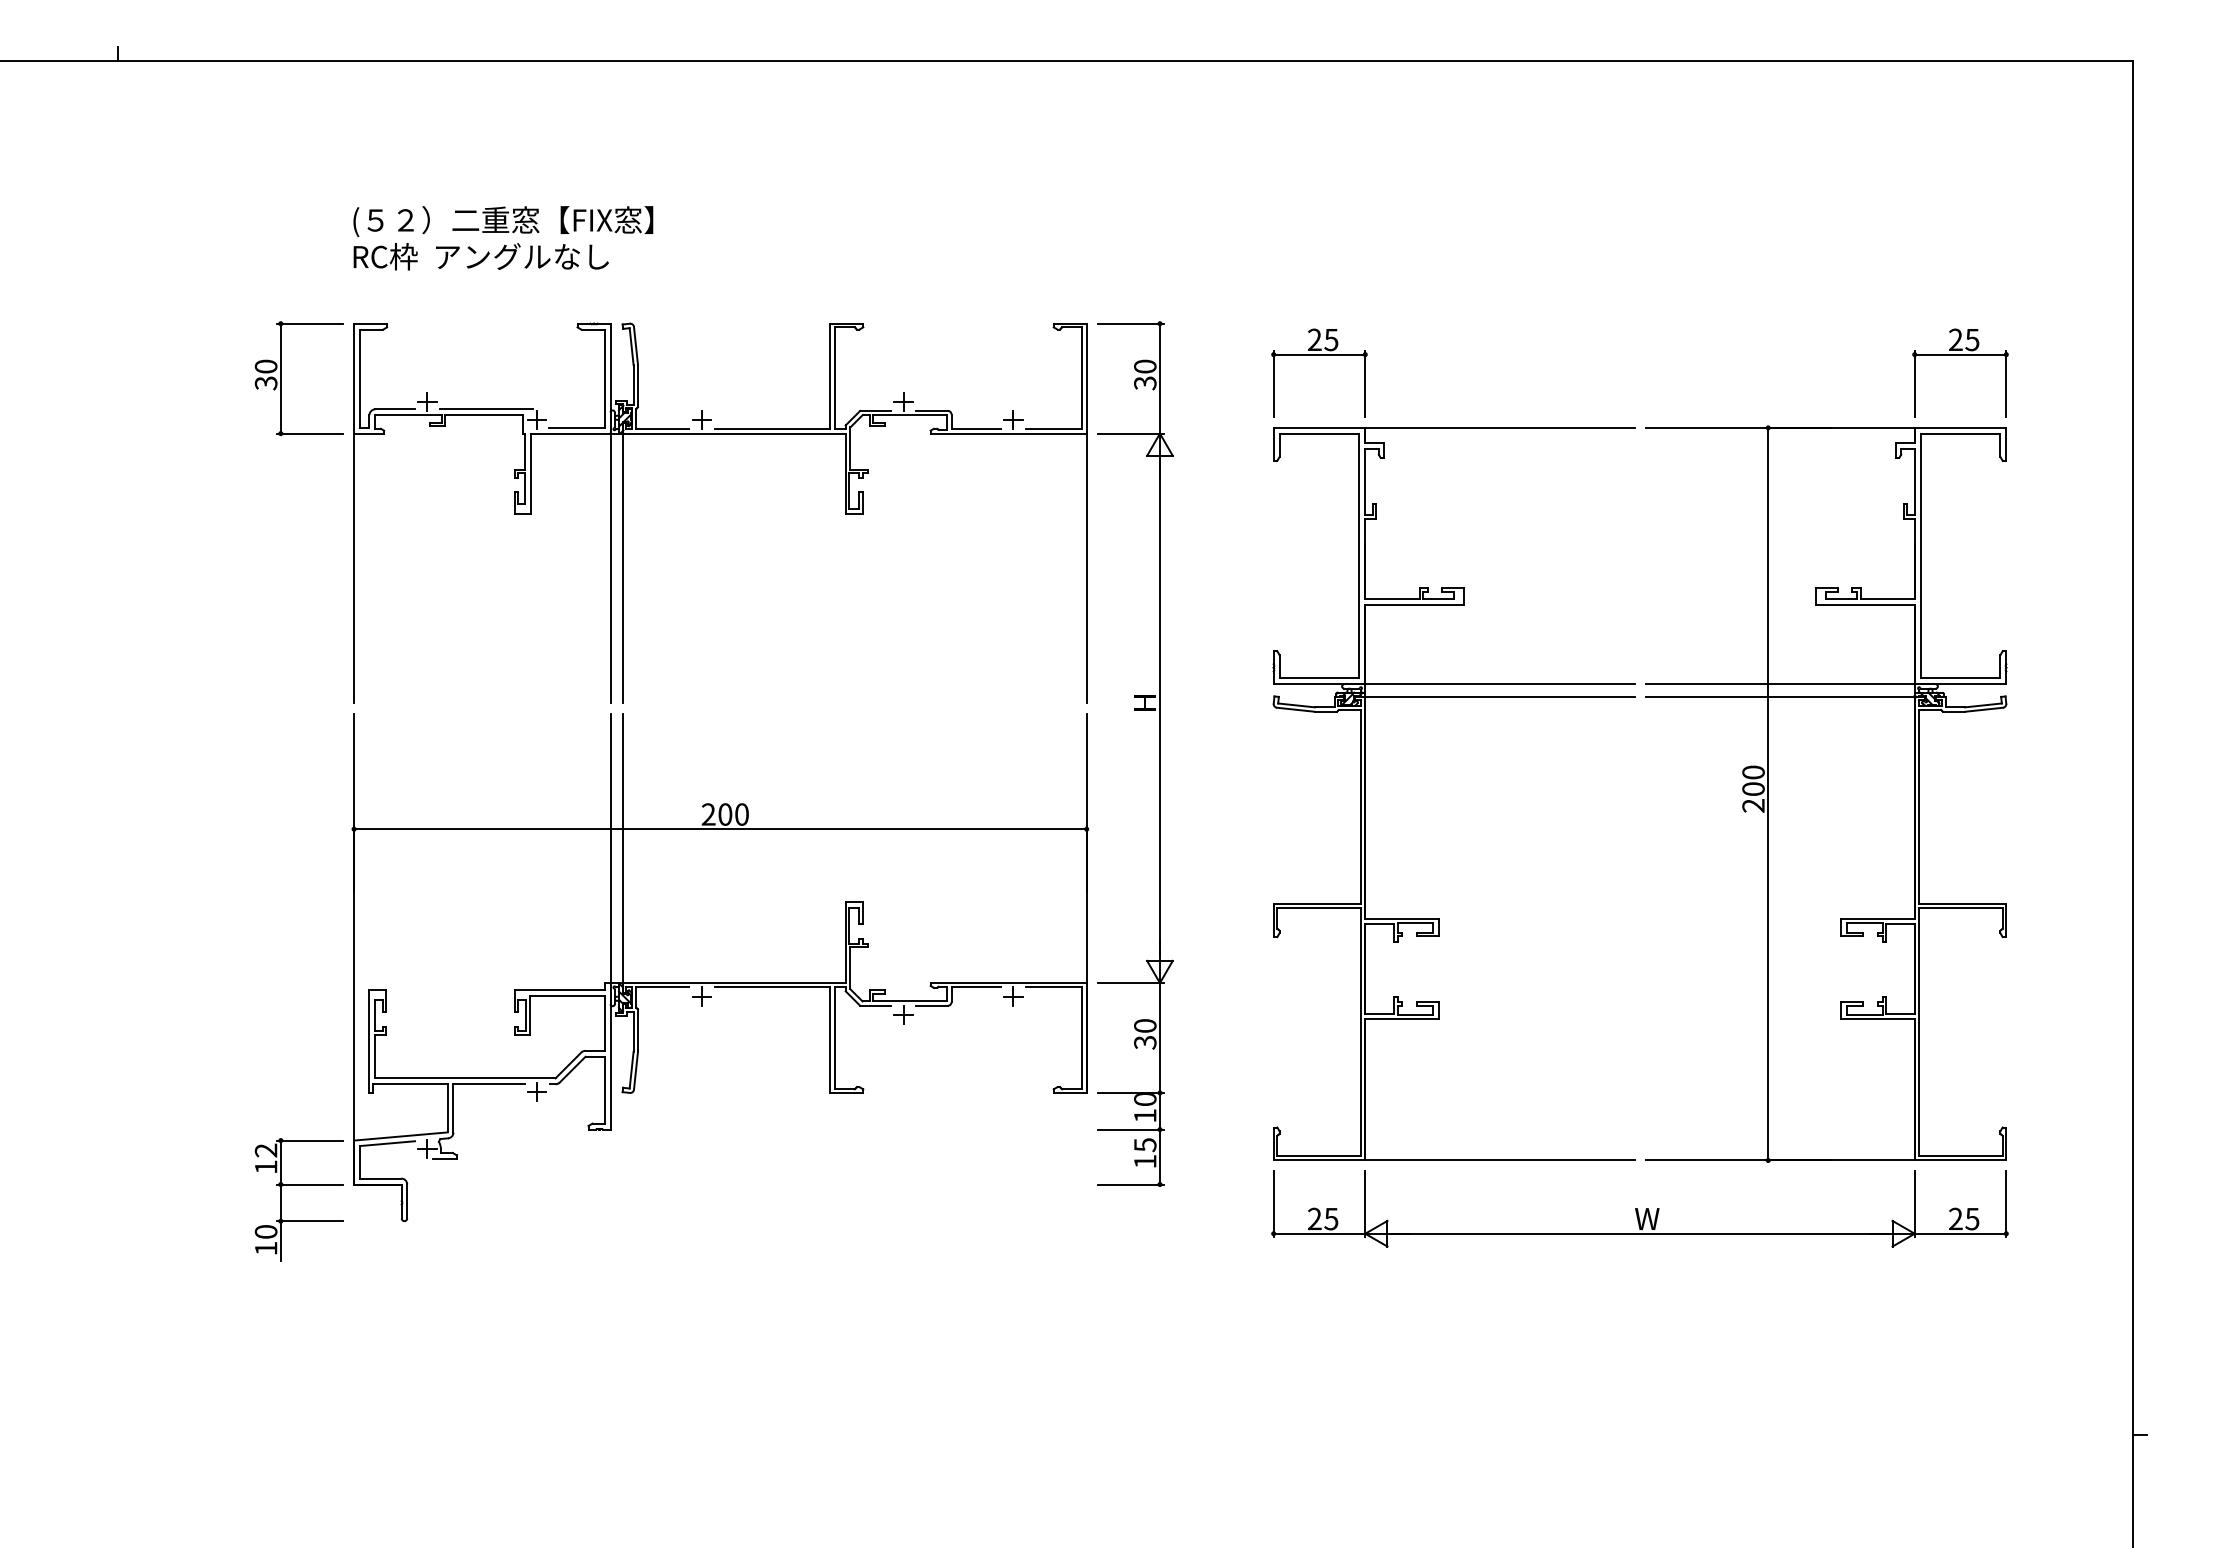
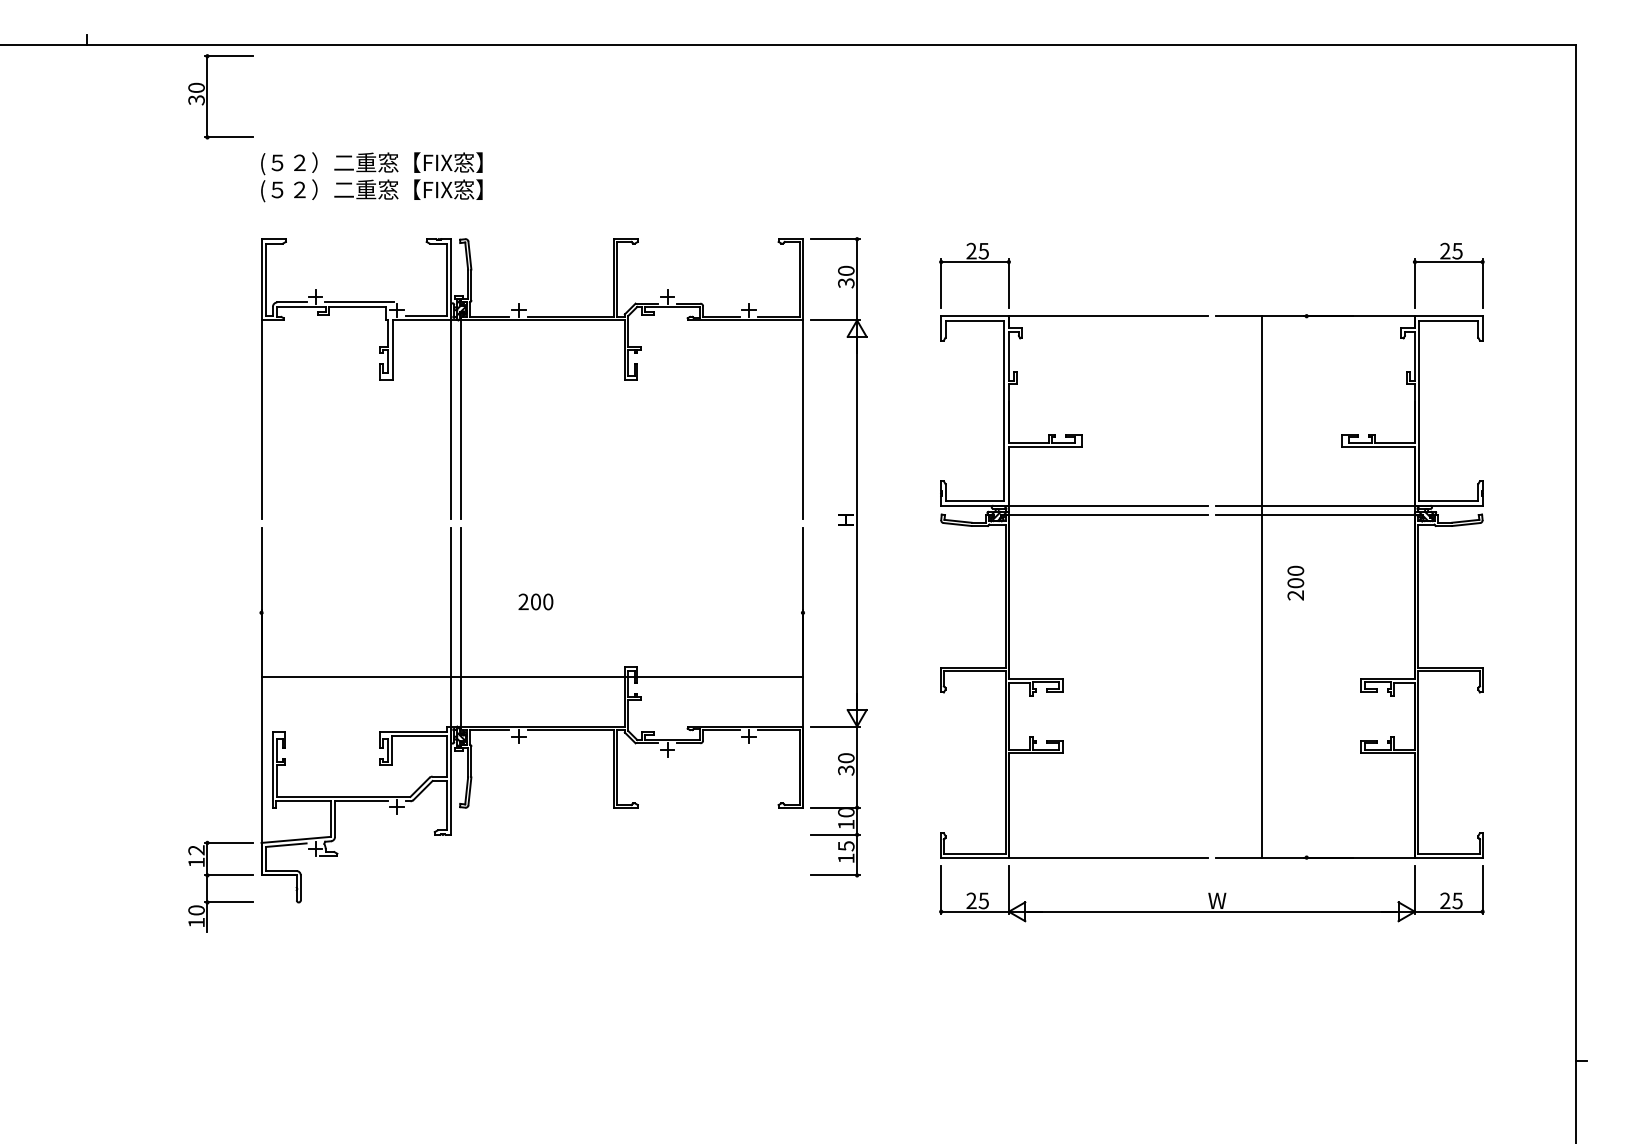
text: (502, 257) -> (371, 190), RC枠  アングルなし -> (５２）二重窓【FIX窓】
part: (280, 378) -> (207, 96), moved
line: (1767, 793) -> (1261, 586), moved
line: (720, 828) -> (532, 676), moved

